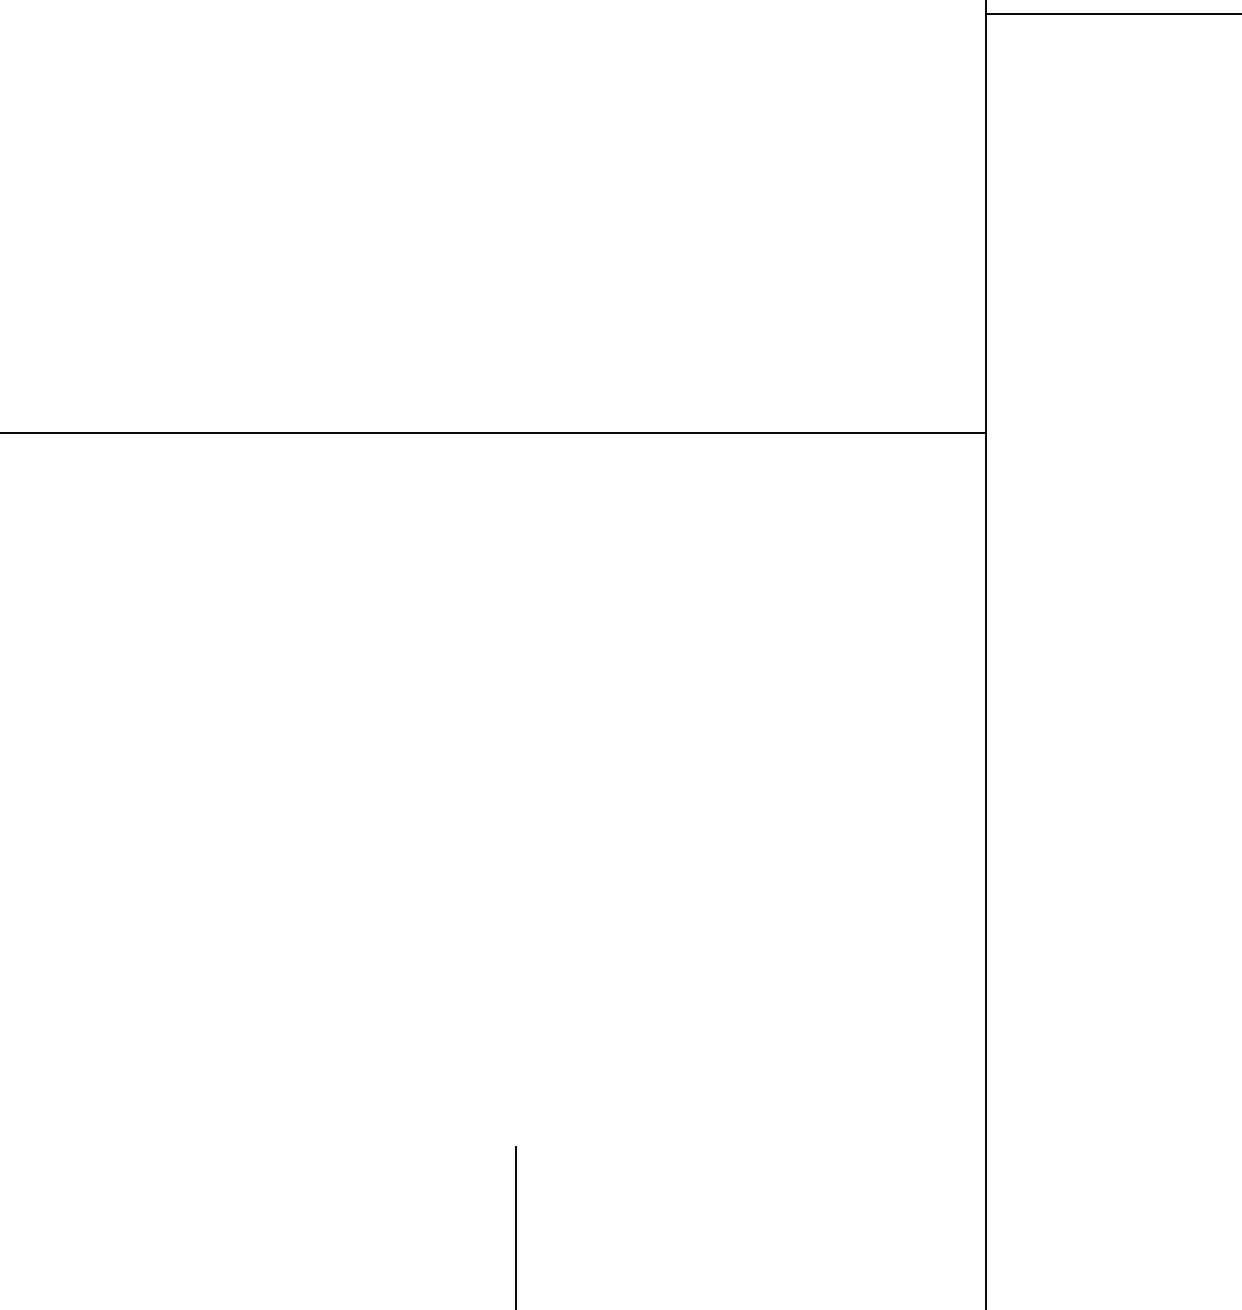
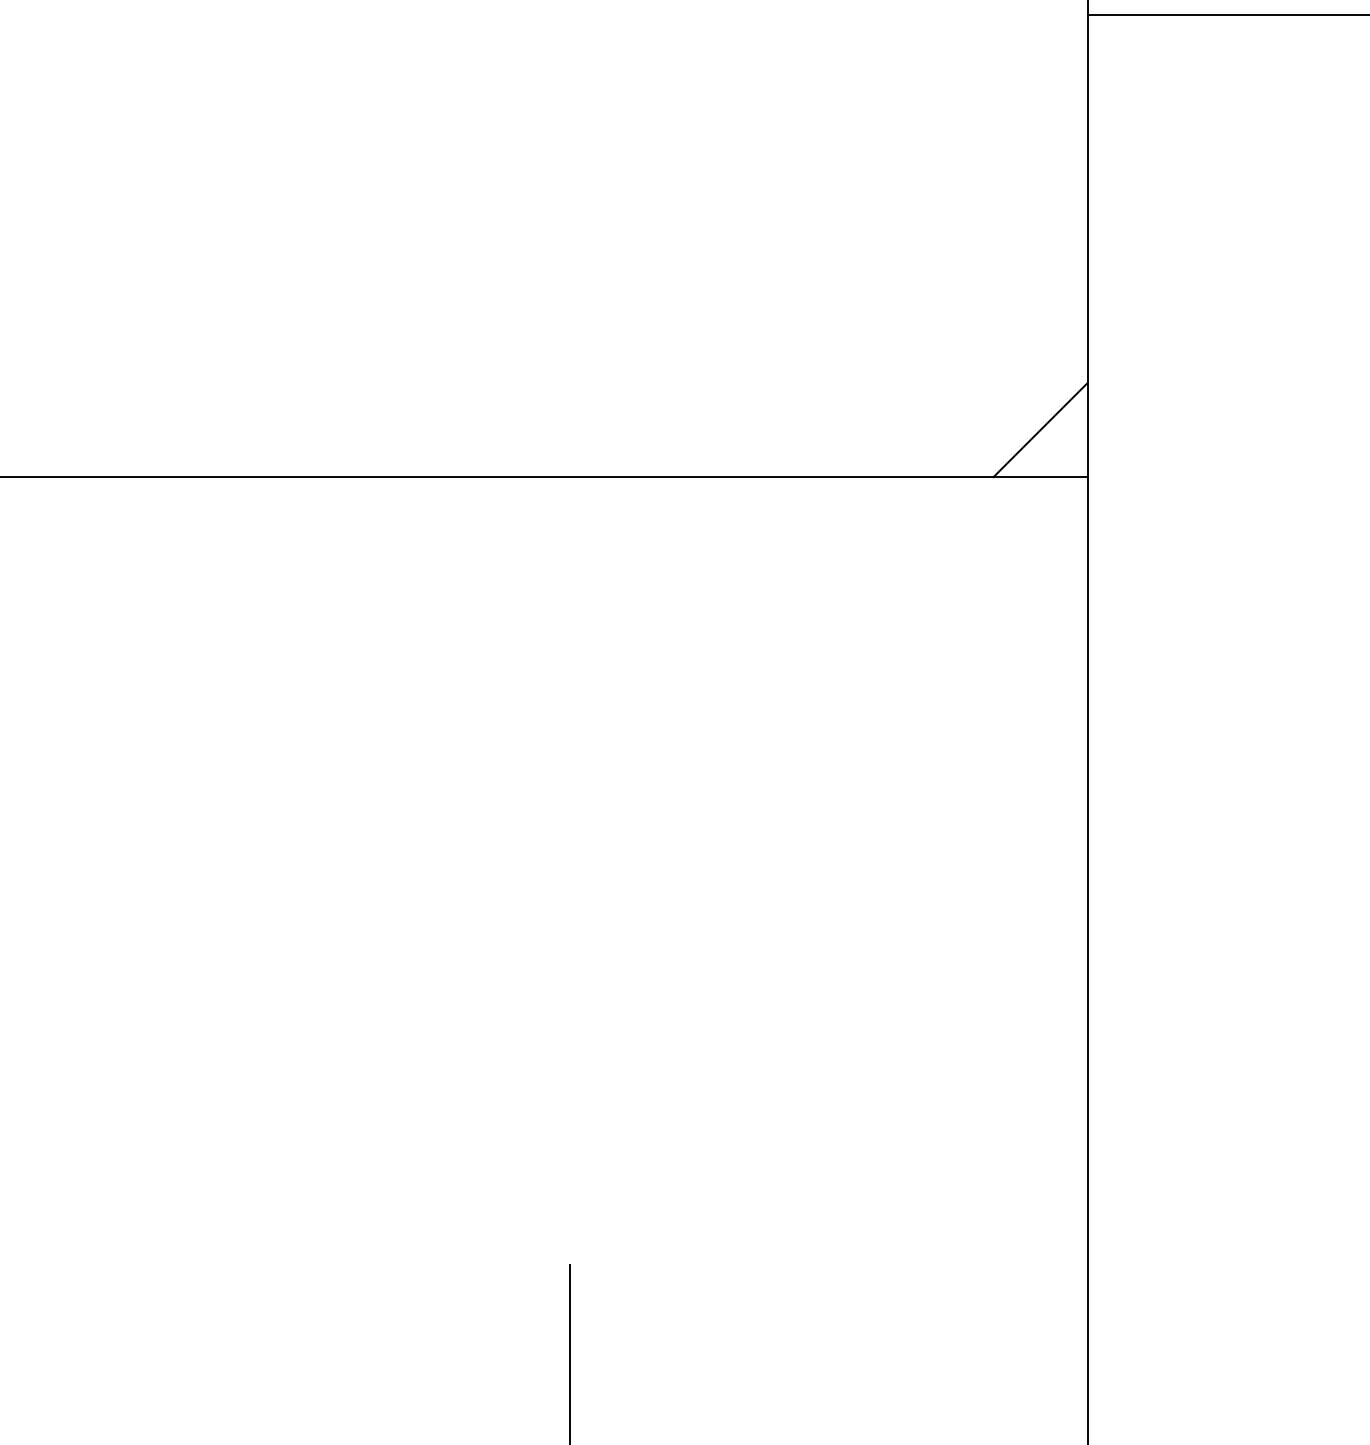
line: (943, 389) -> (1040, 429), added

